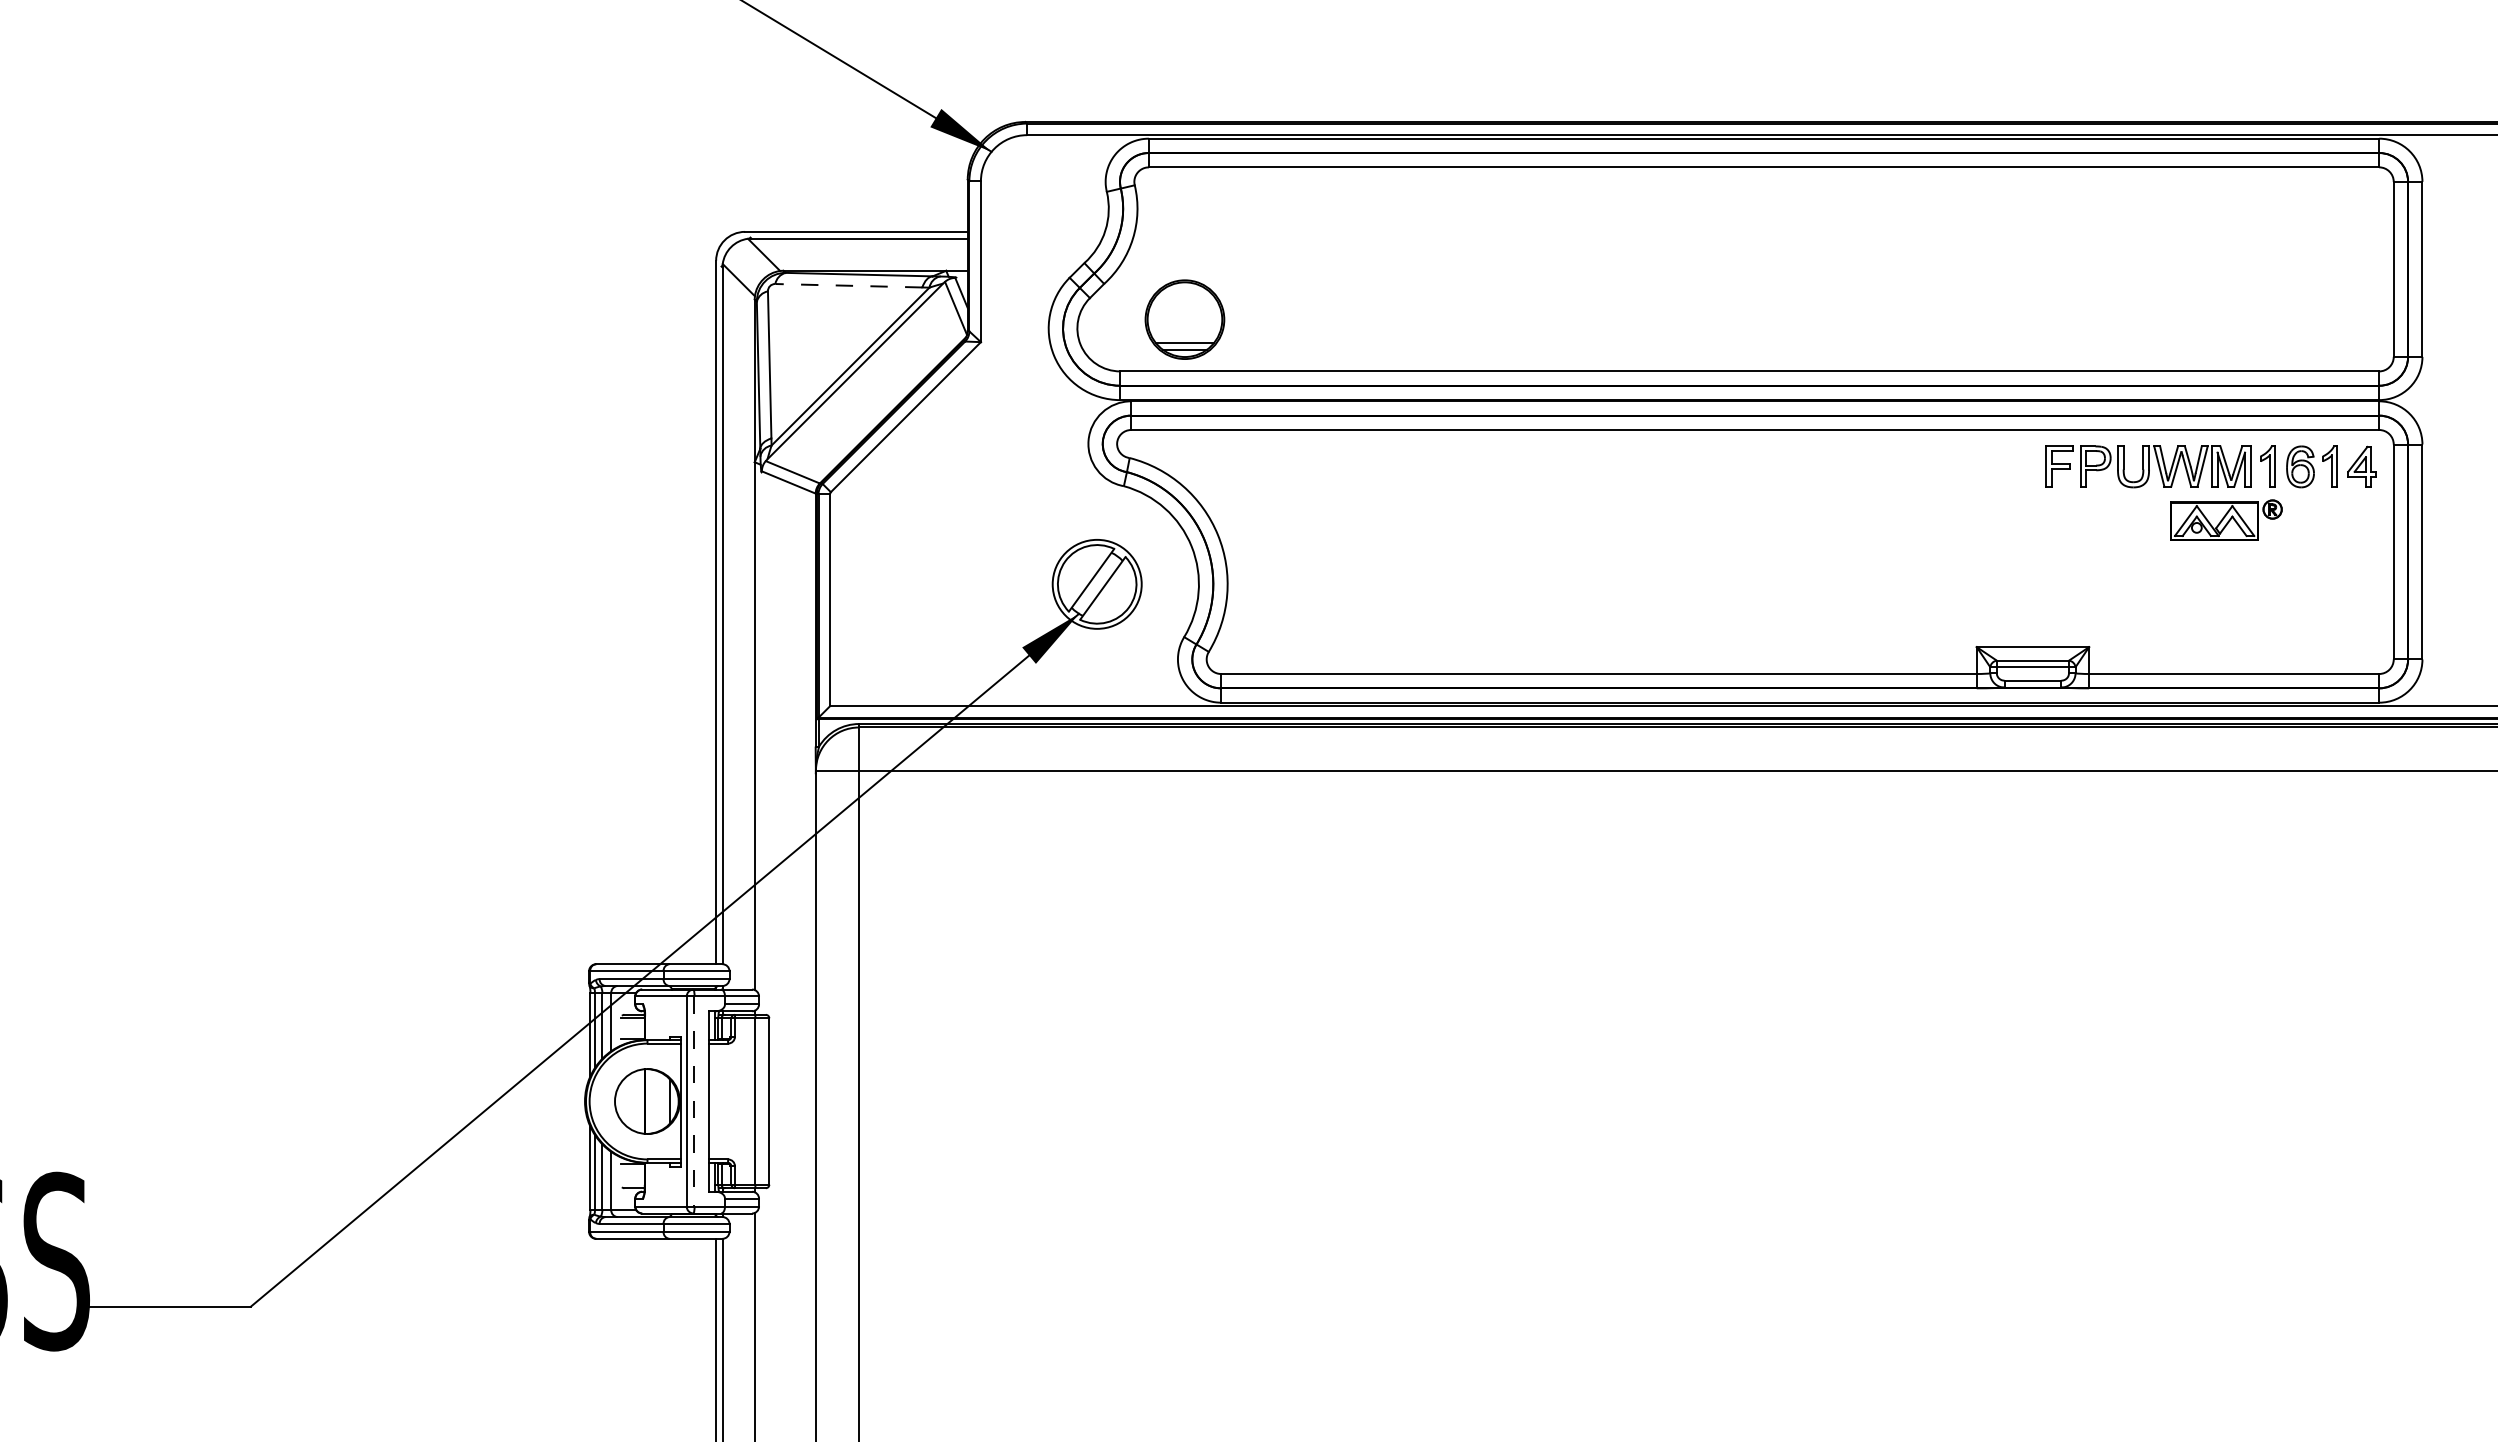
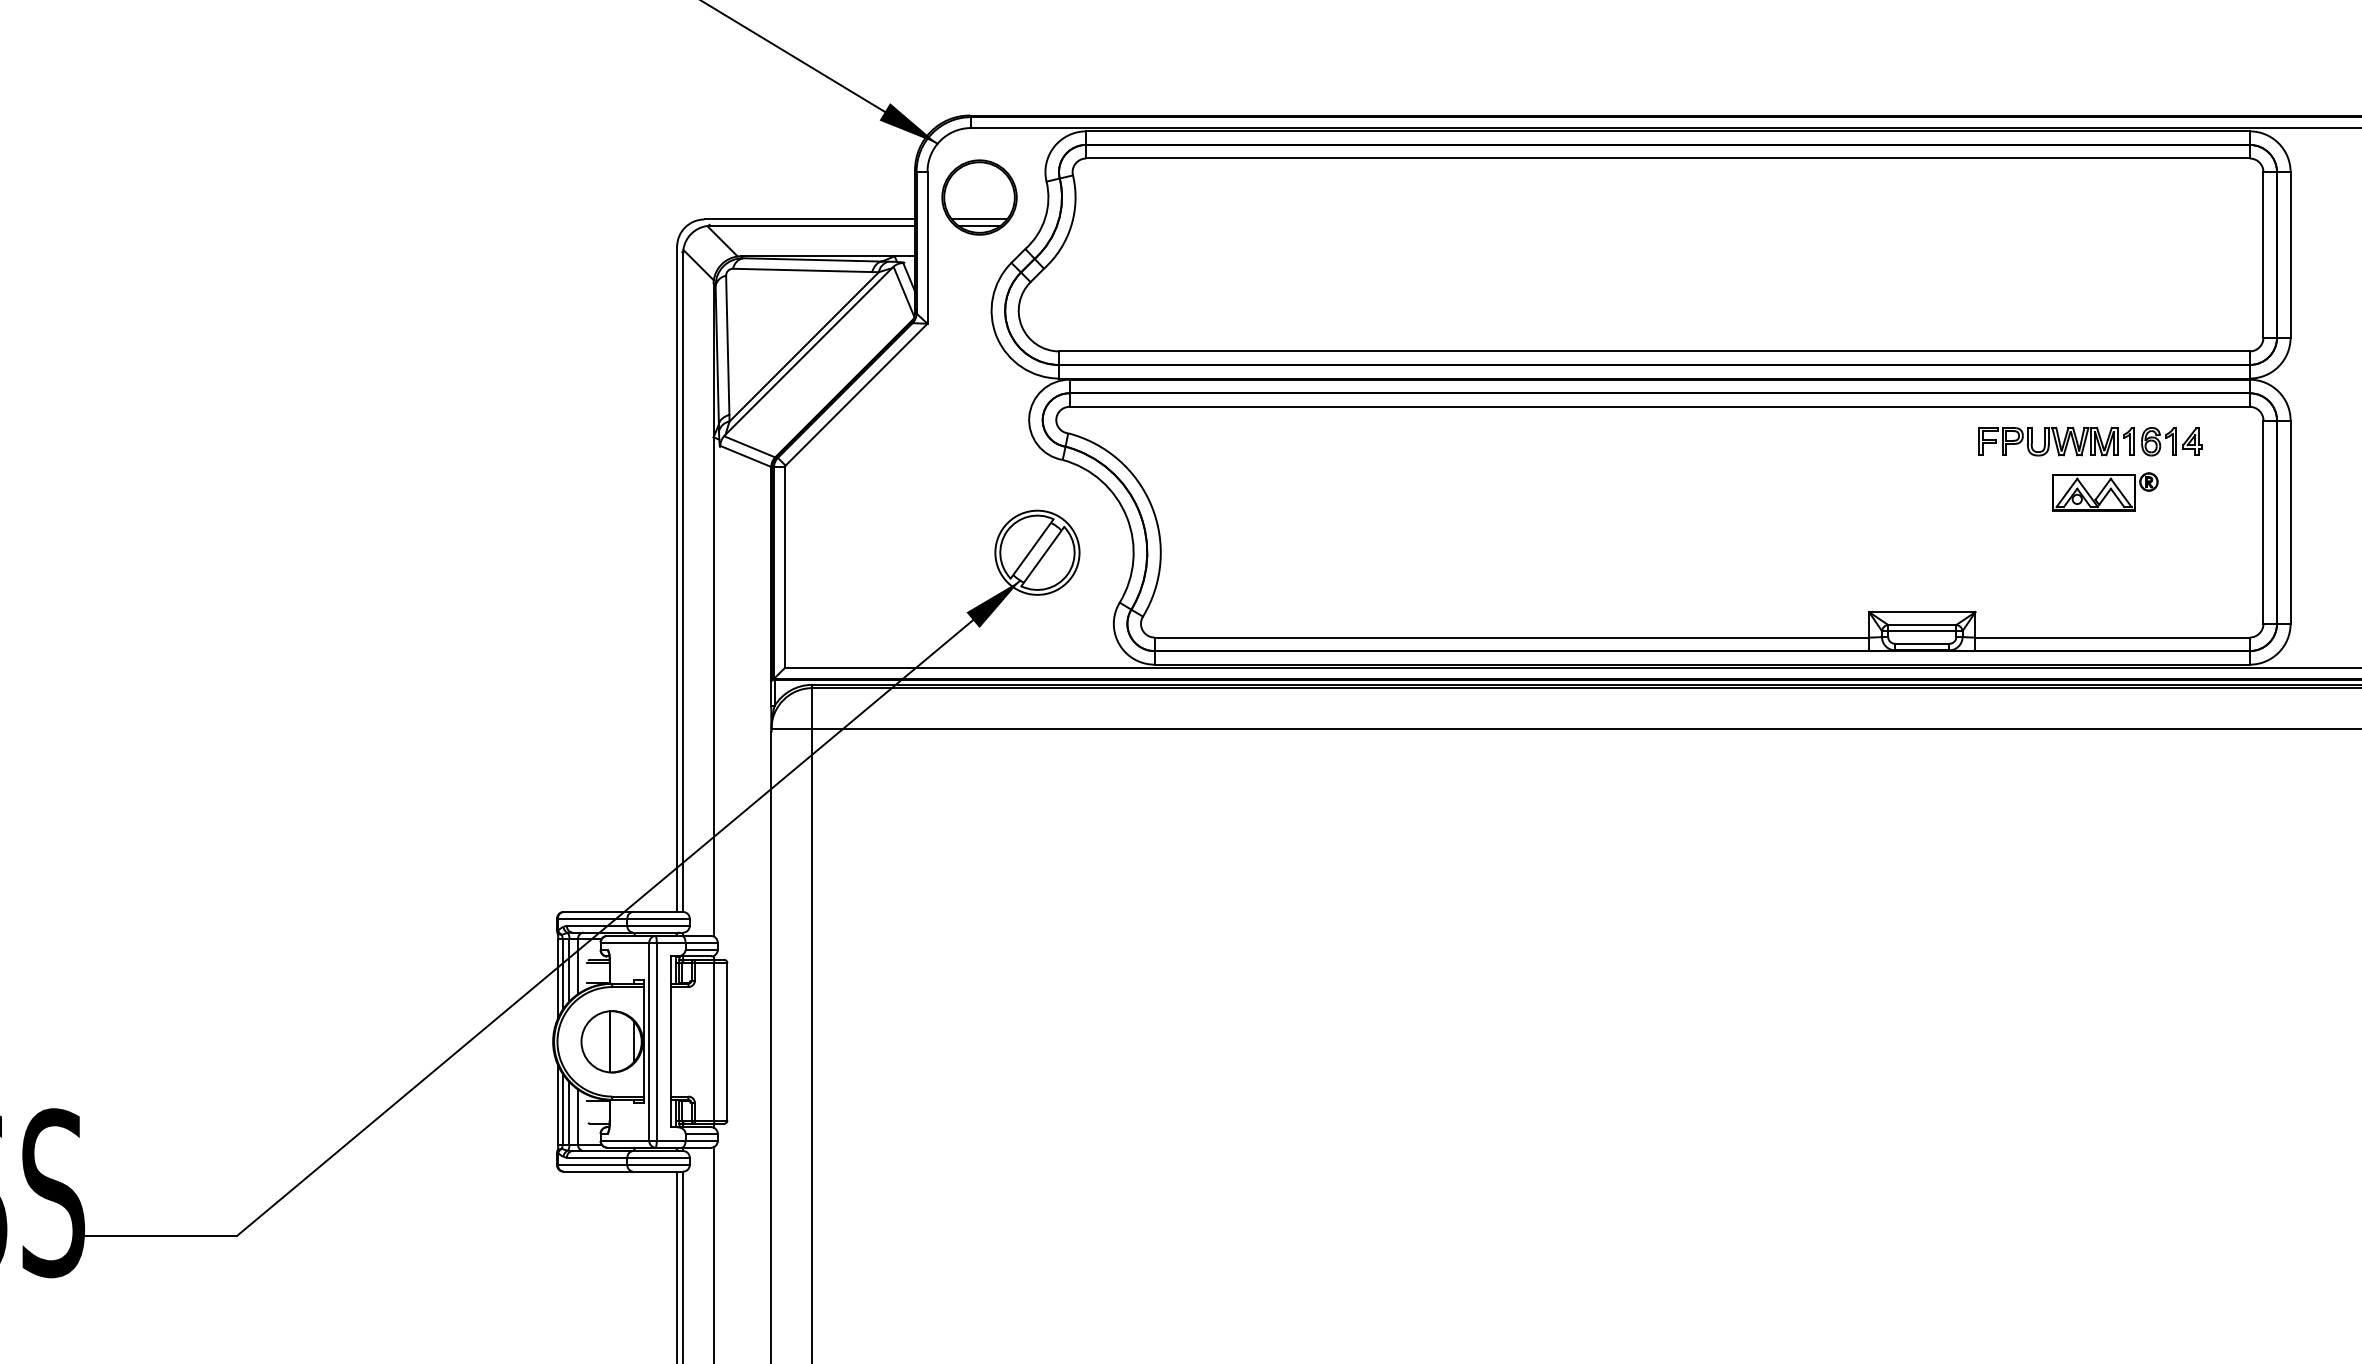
line: (848, 285) -> (802, 270), dashed -> solid
part: (1184, 319) -> (979, 197), moved
part: (2210, 466) -> (2090, 441), size x0.71
line: (694, 1102) -> (656, 1042), dashed -> solid

